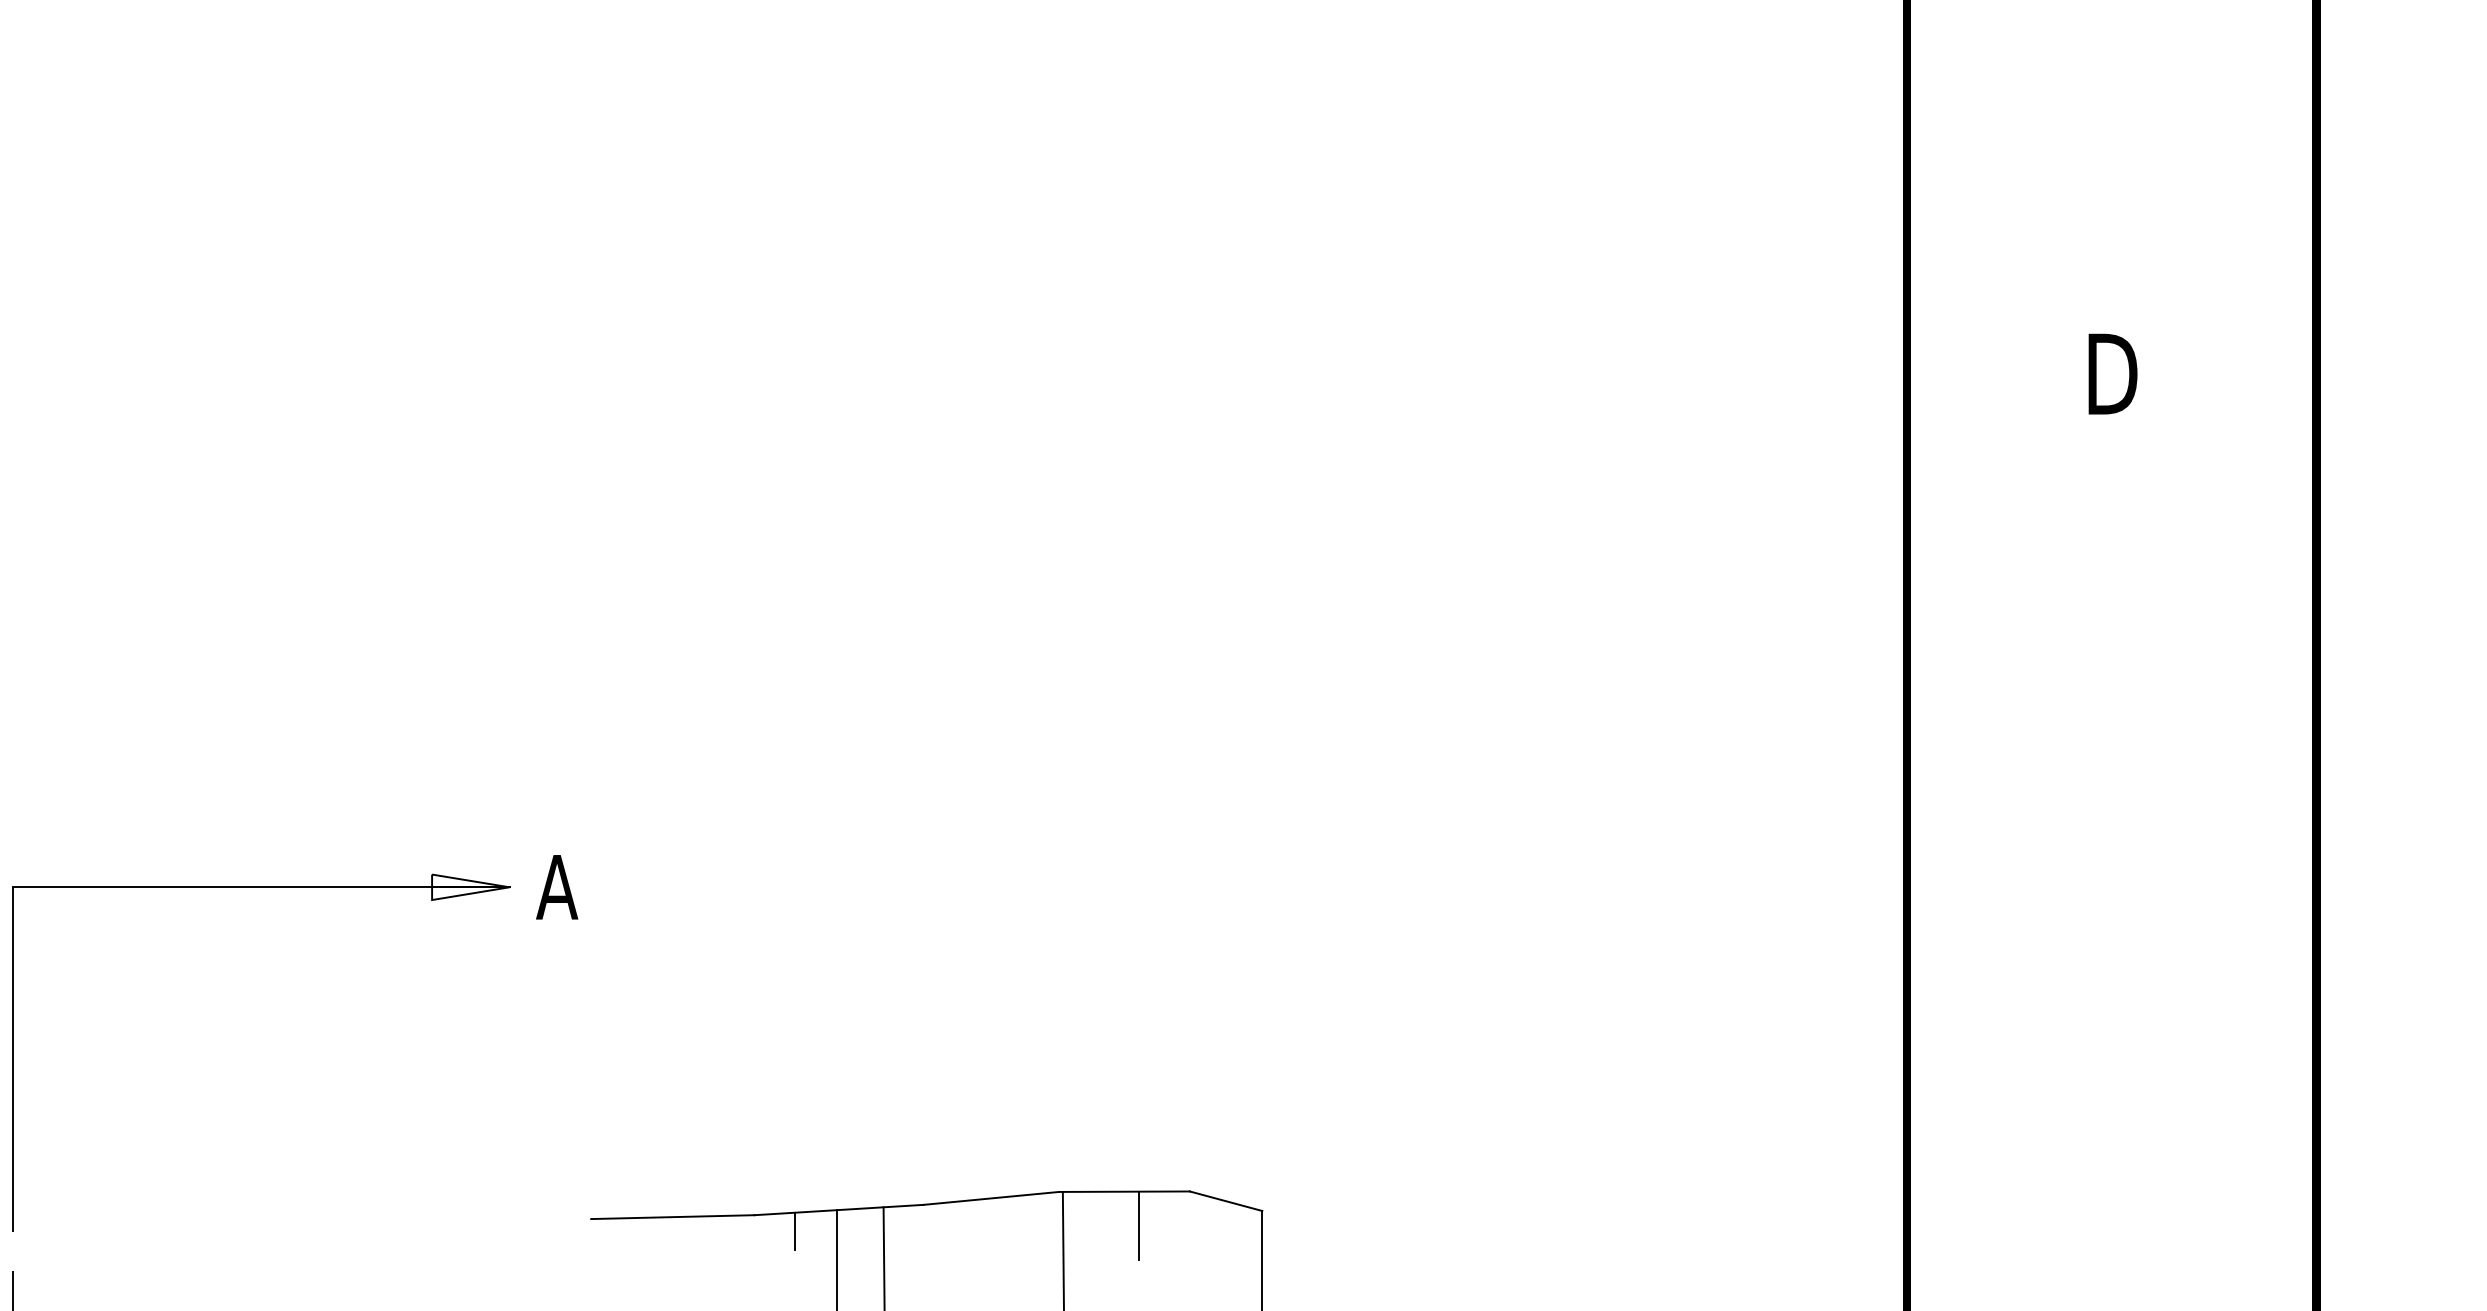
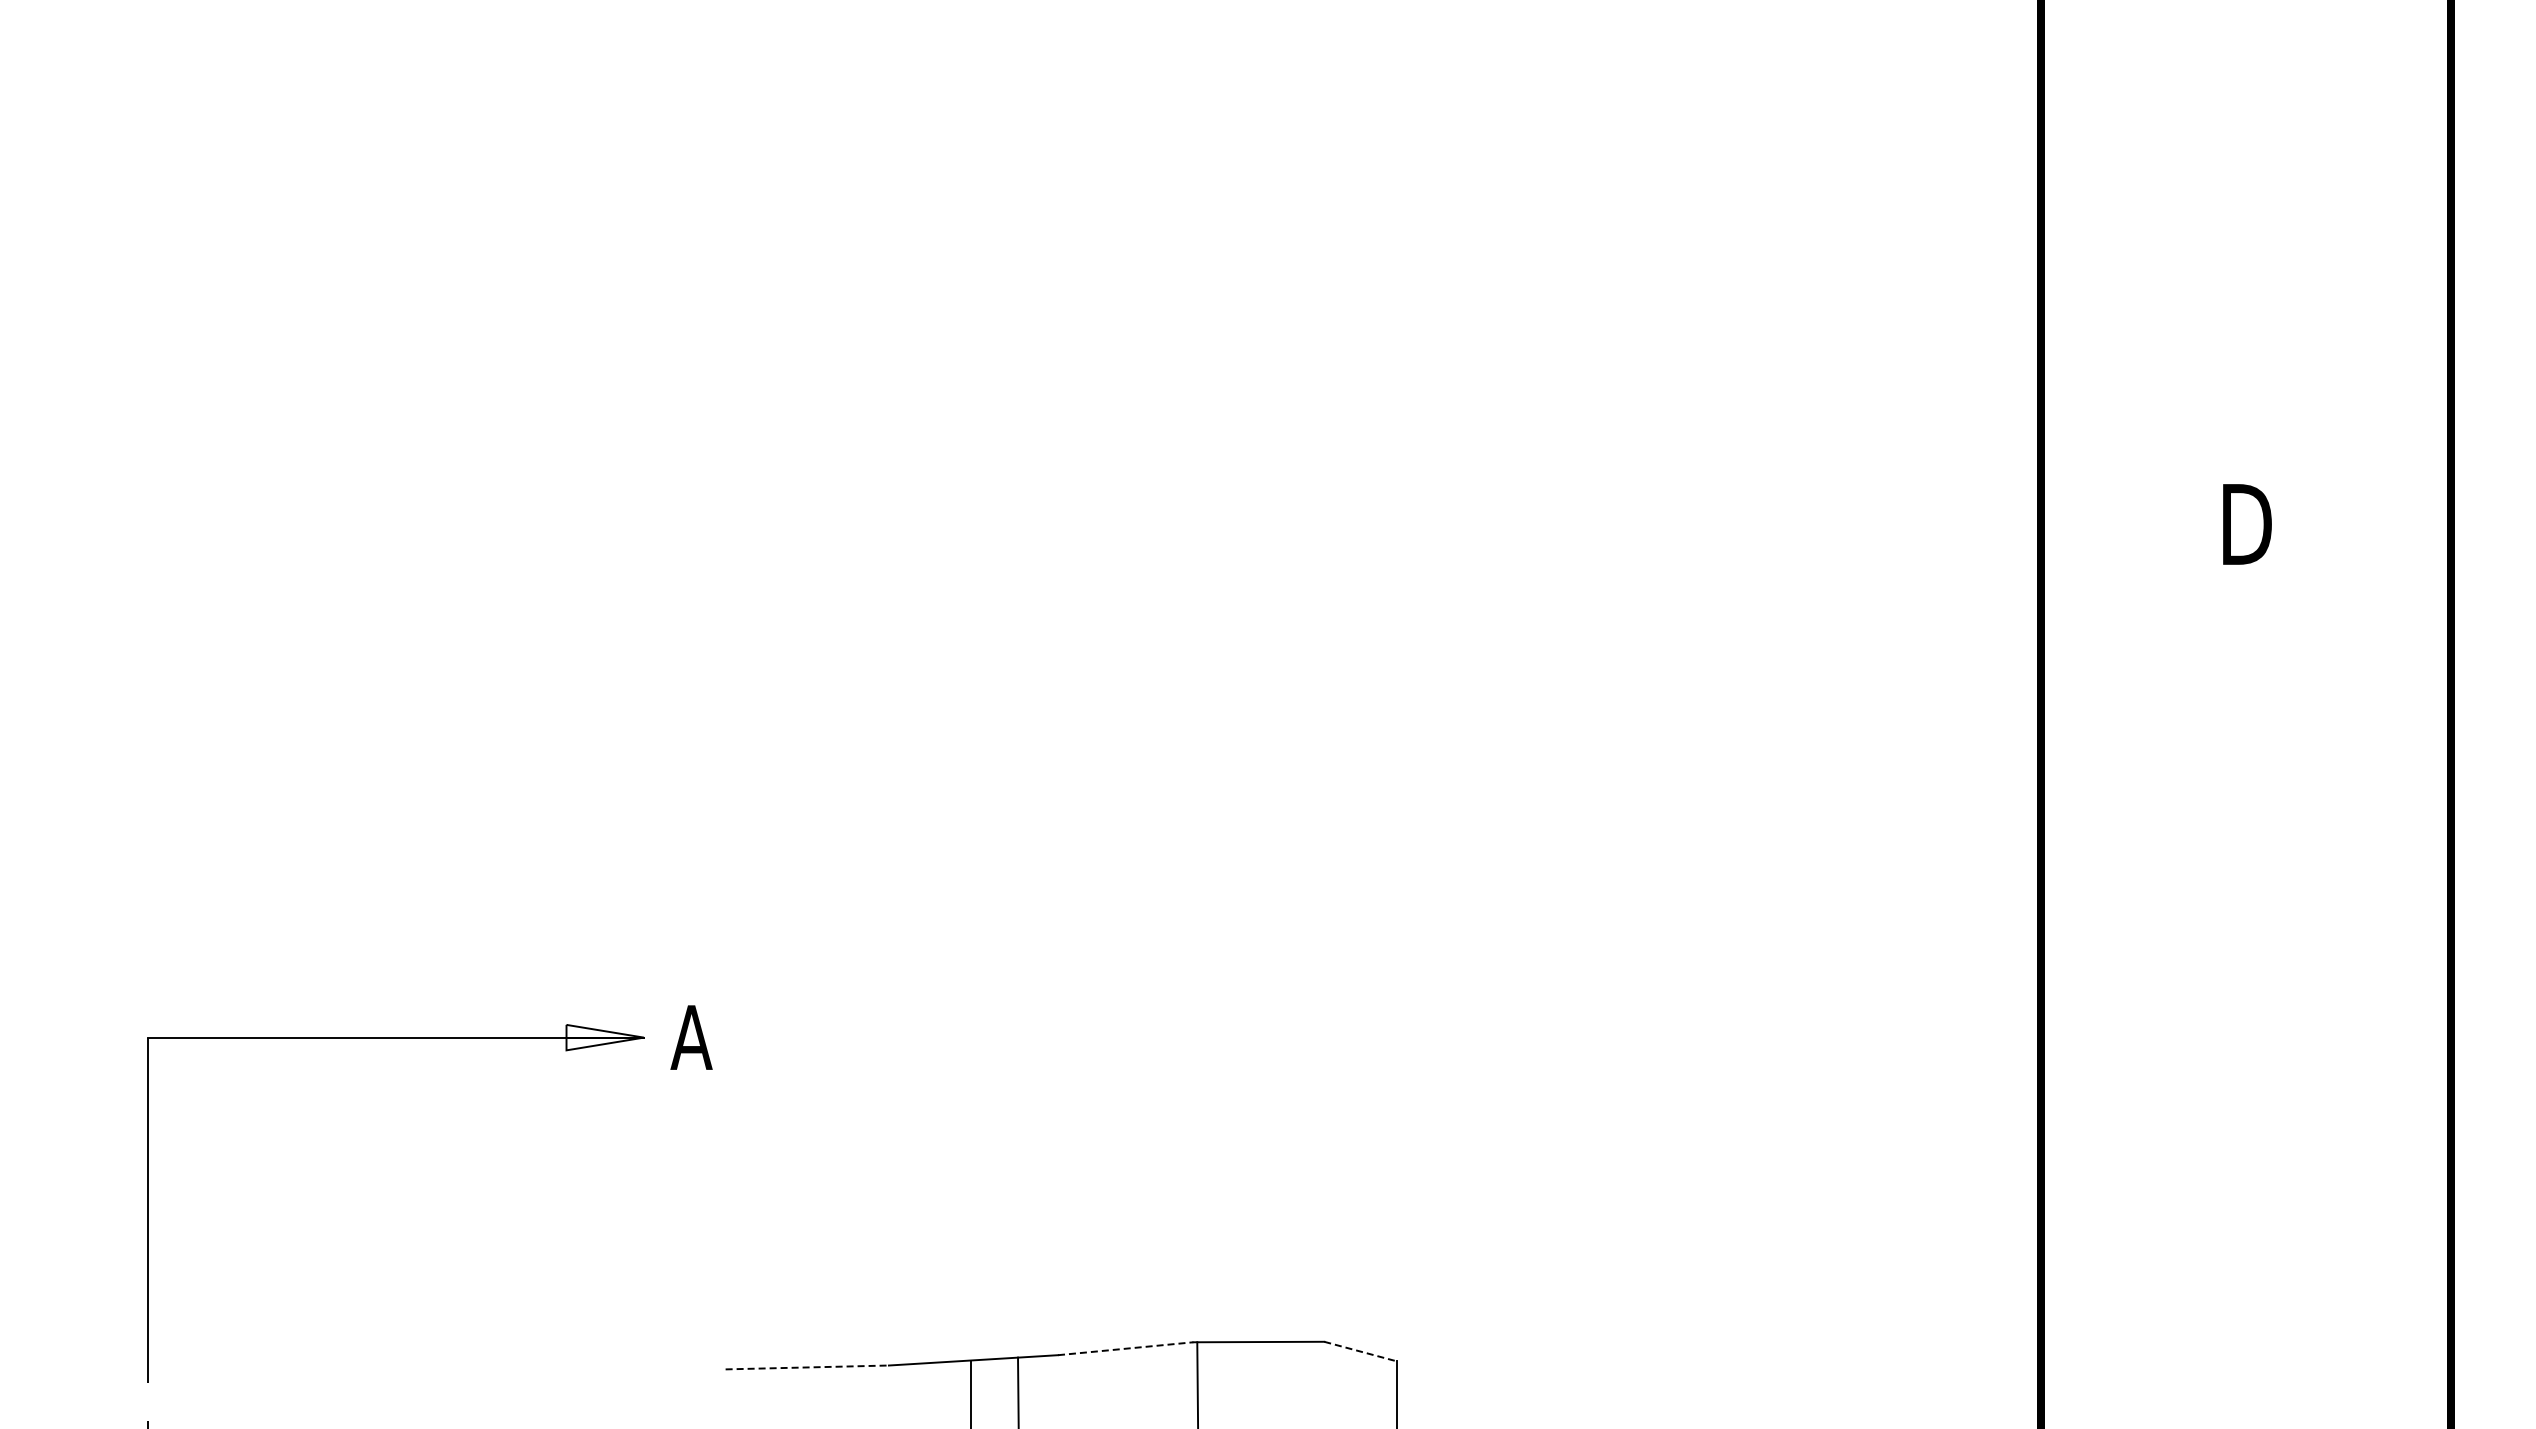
line: (991, 1198) -> (1125, 1348), solid -> dashed
line: (1226, 1201) -> (1360, 1351), solid -> dashed
line: (673, 1217) -> (807, 1367), solid -> dashed
line: (1139, 1225) -> (1273, 1375), removed
line: (795, 1231) -> (929, 1381), removed

